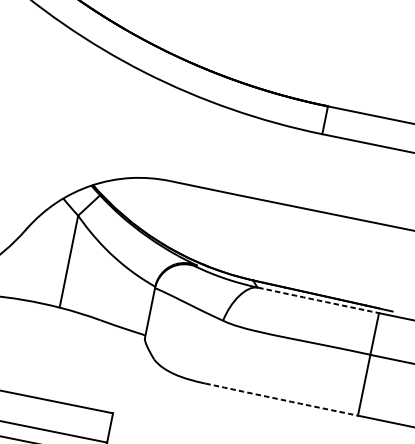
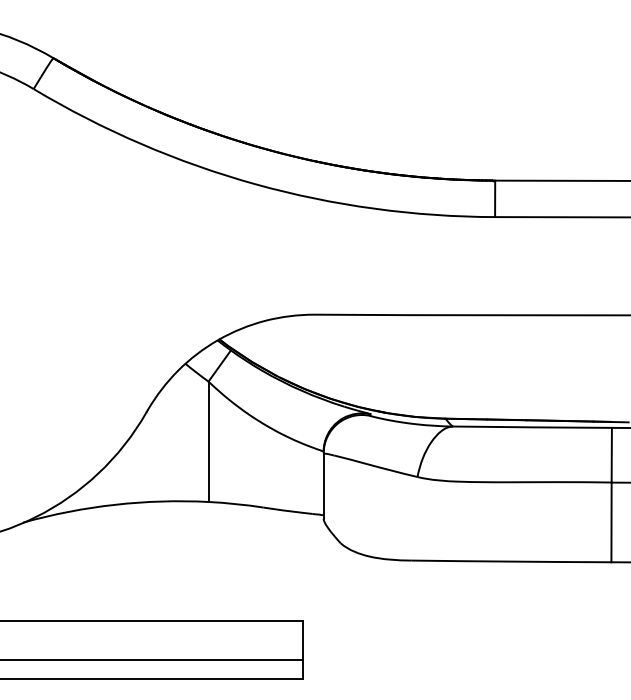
arc: (318, 300) -> (532, 427), dashed -> solid
arc: (281, 399) -> (511, 561), dashed -> solid

